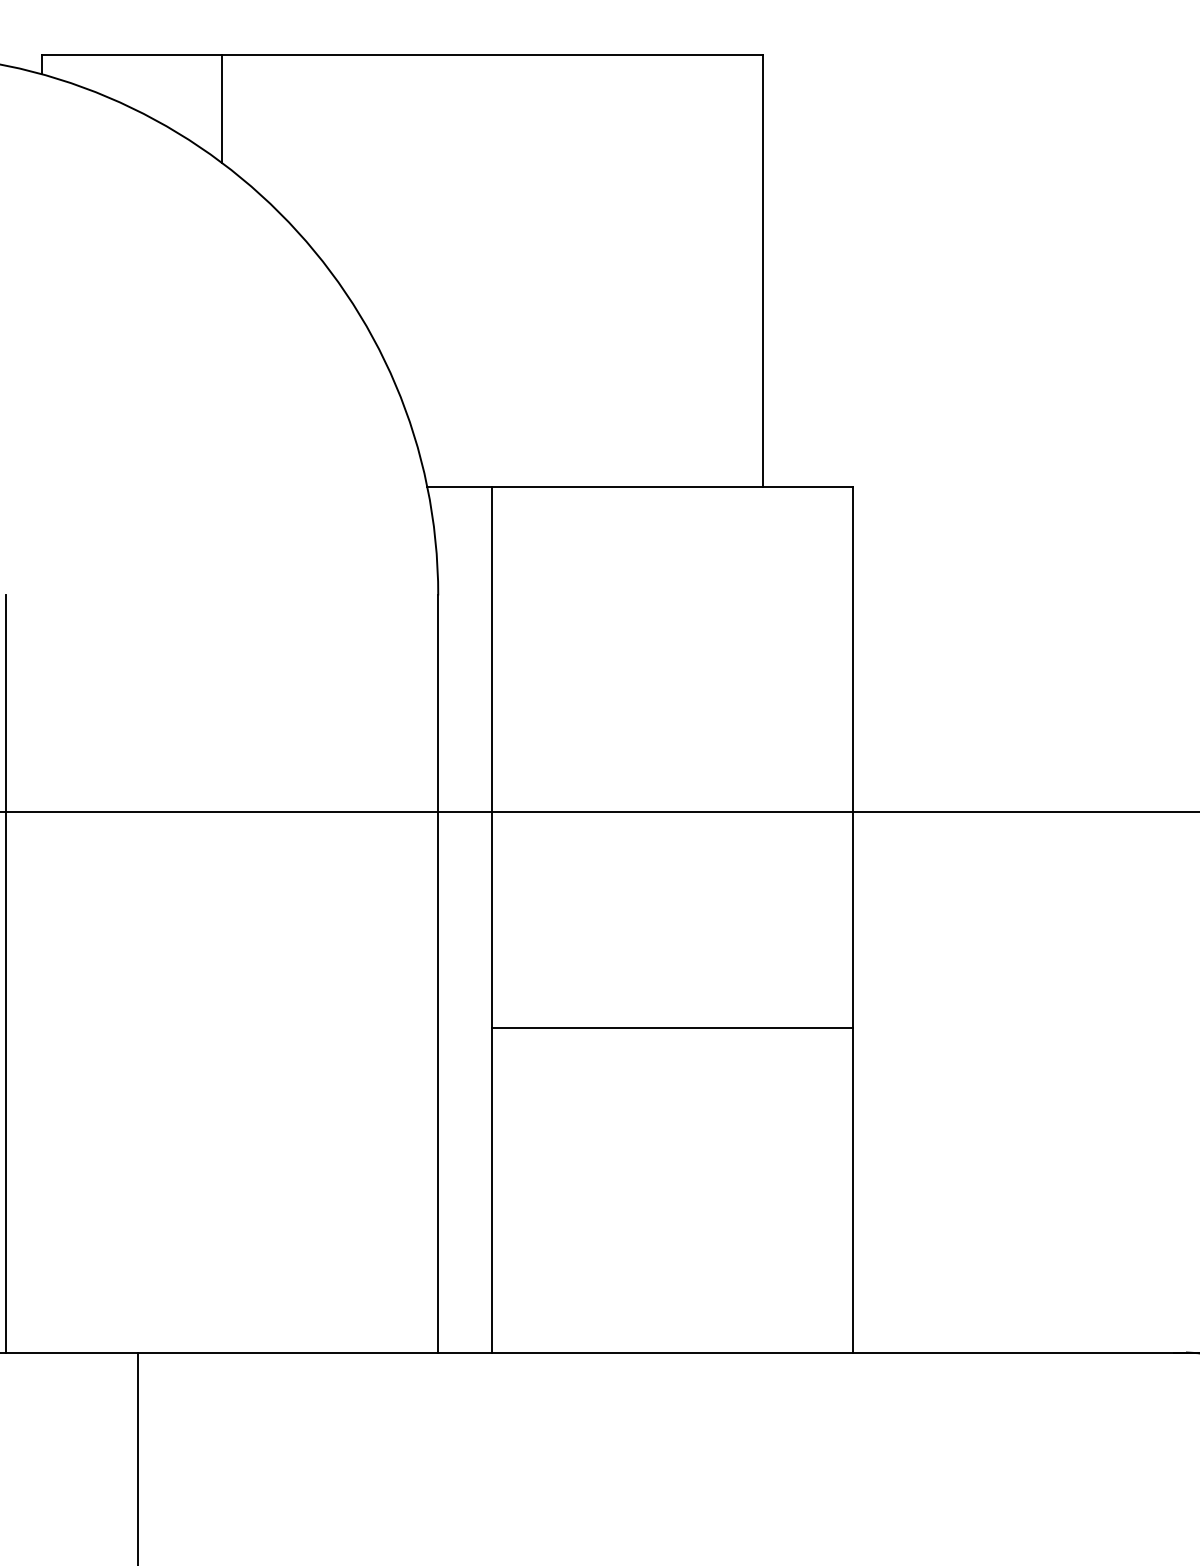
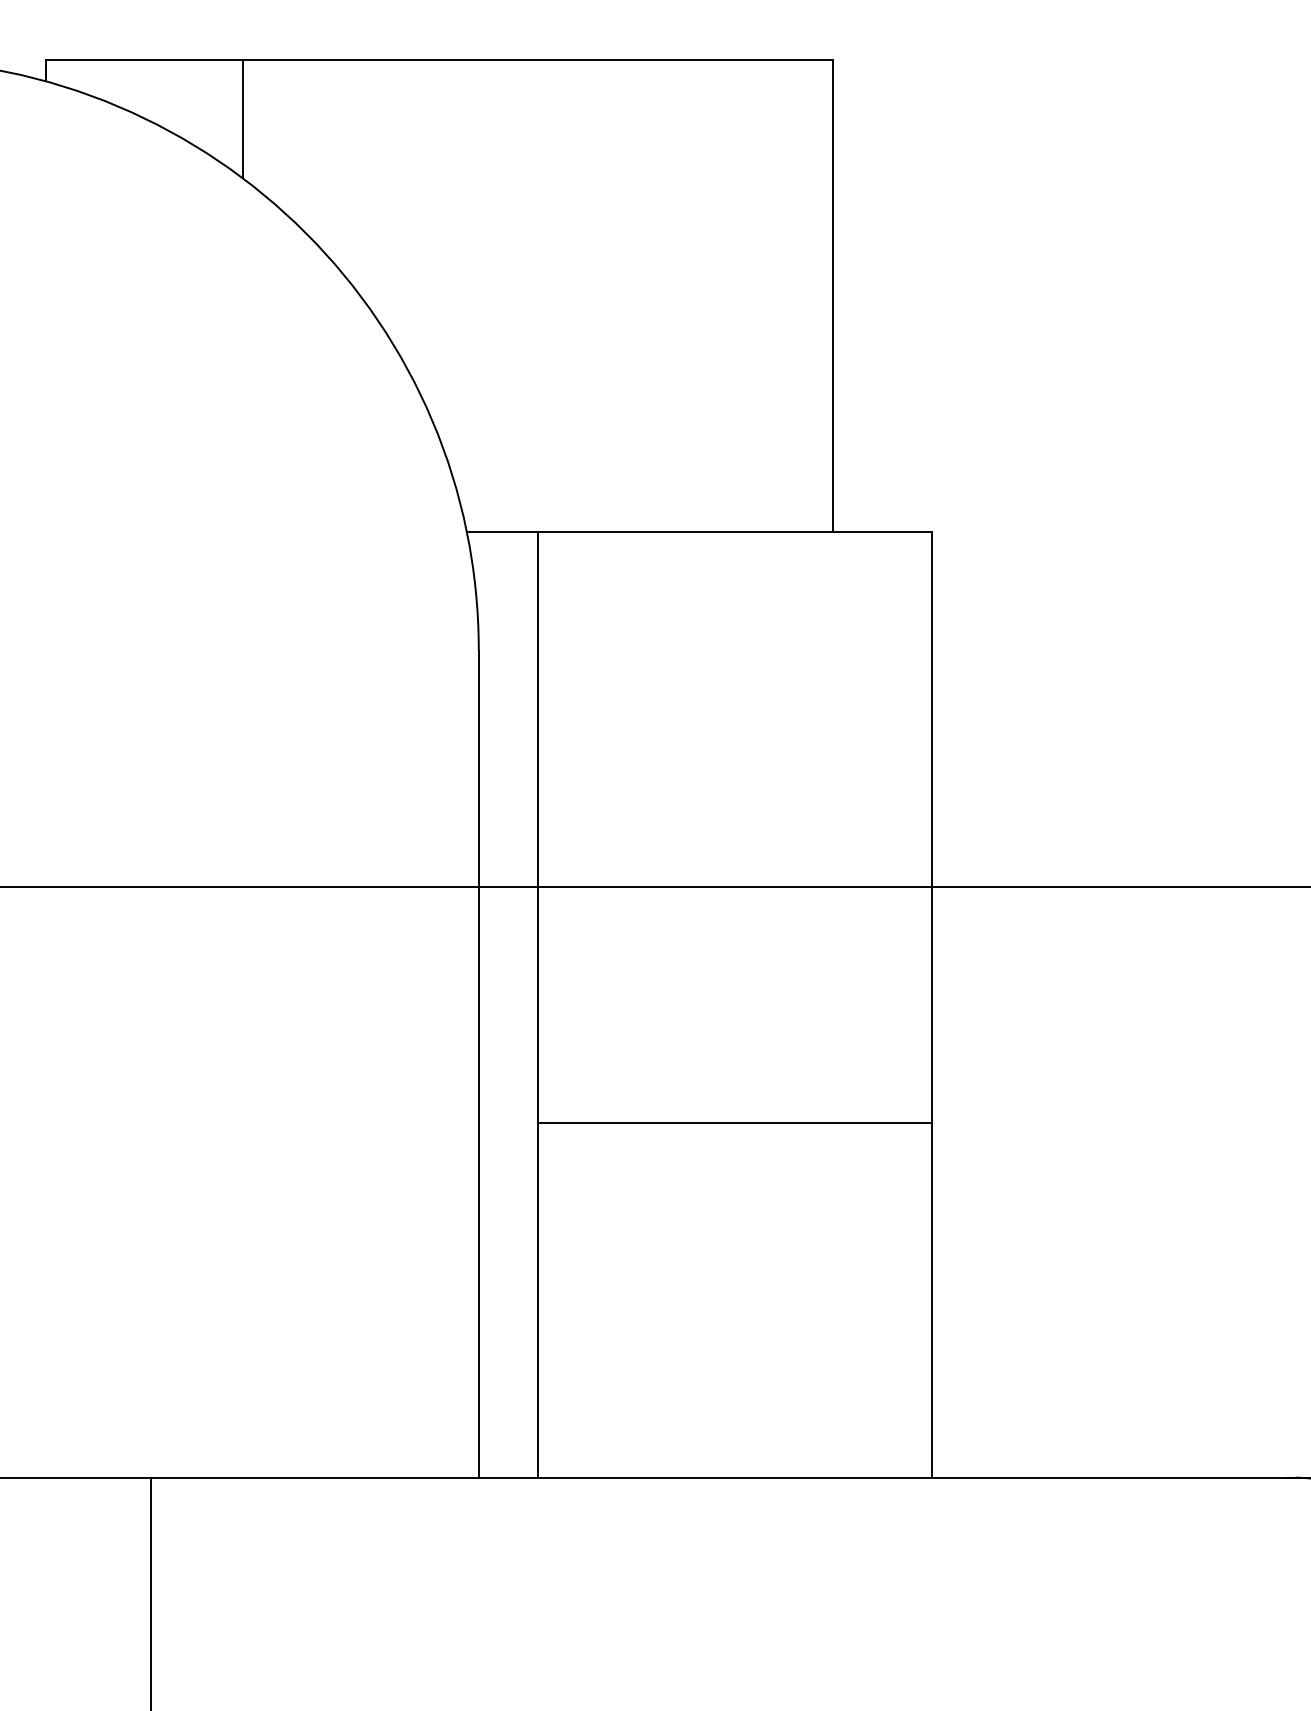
line: (5, 973) -> (6, 1063), removed

